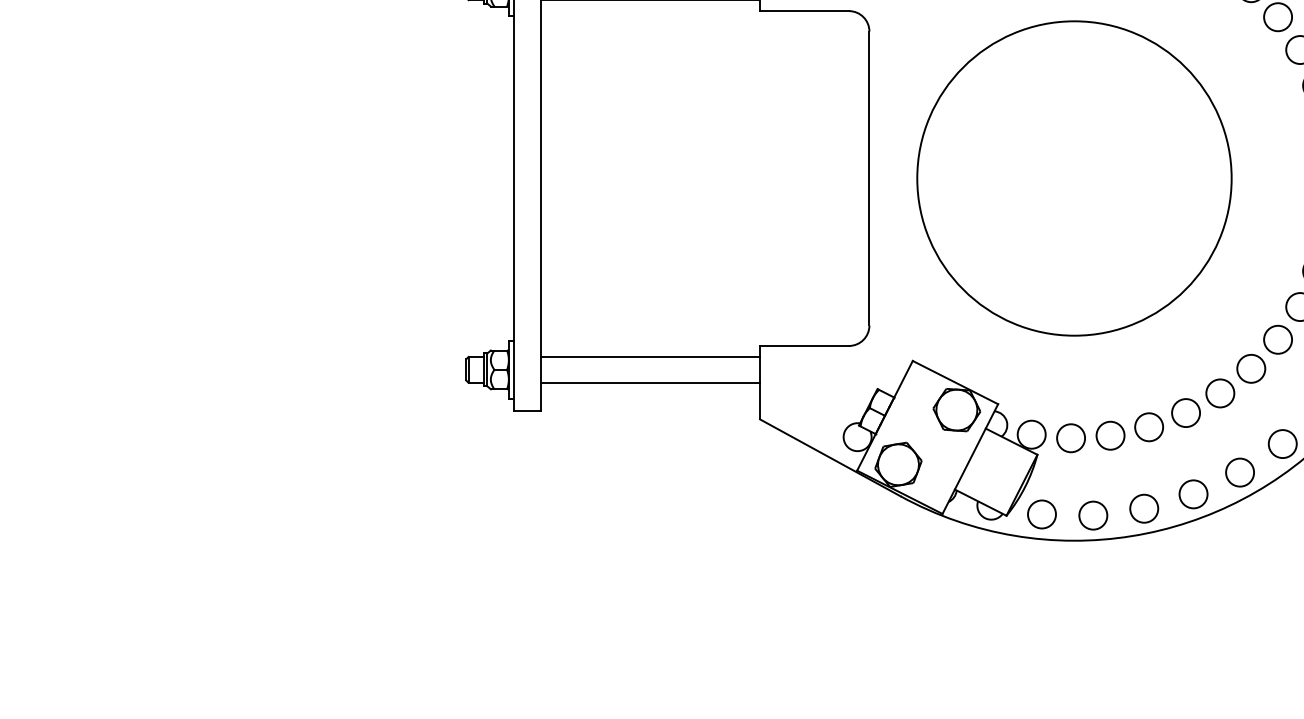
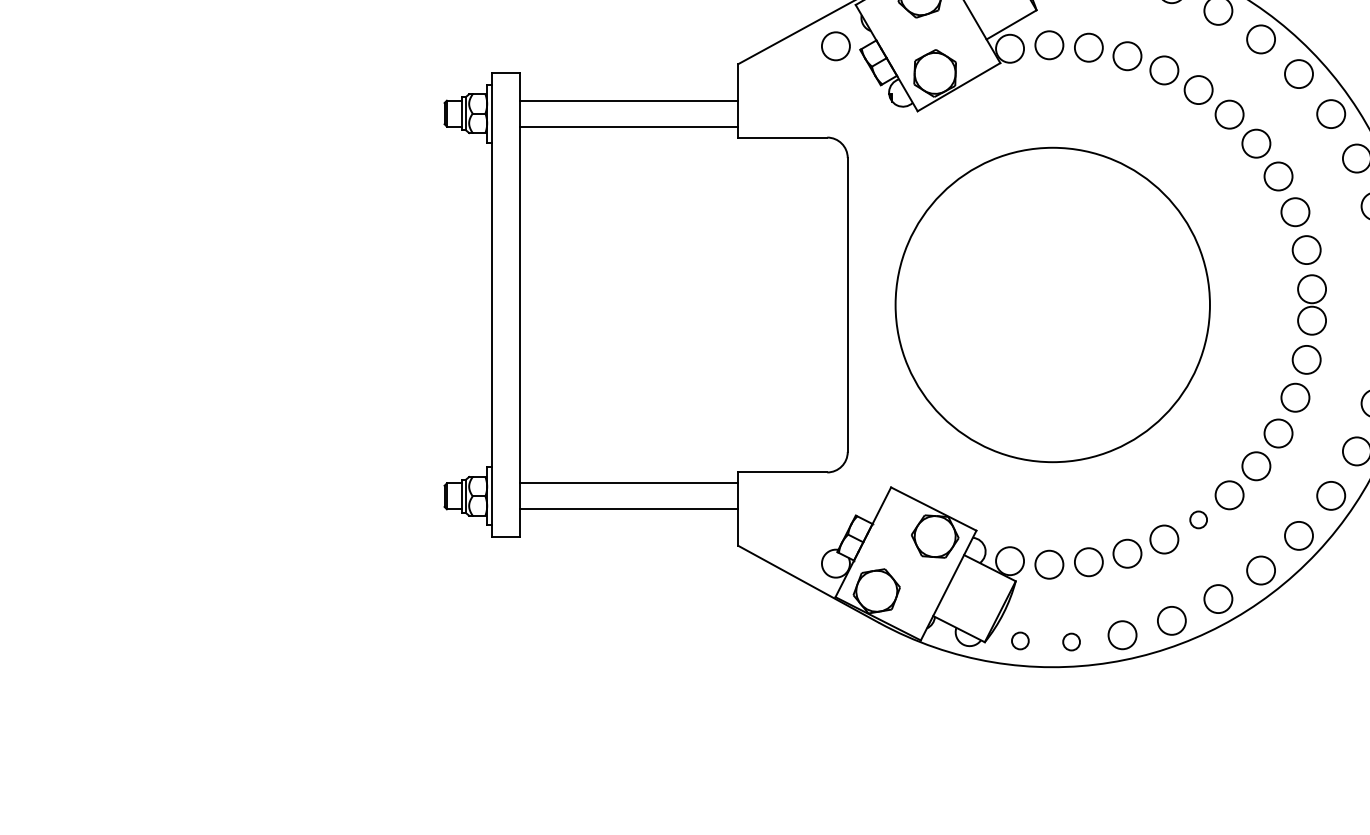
circle: (1220, 393) -> (1198, 519), size x0.6
circle: (1042, 514) -> (1020, 640), size x0.6
circle: (1093, 515) -> (1071, 641), size x0.6

